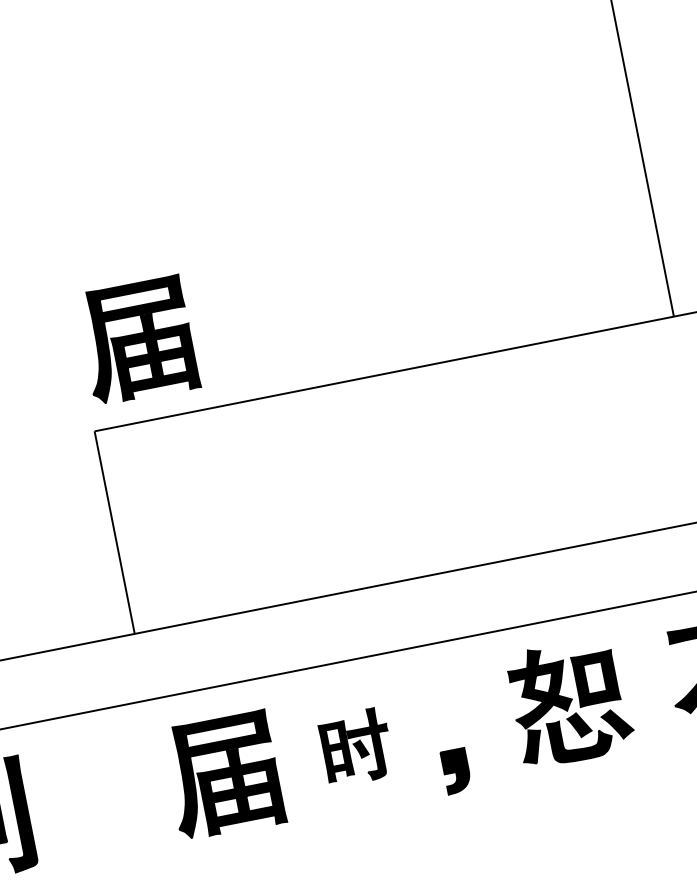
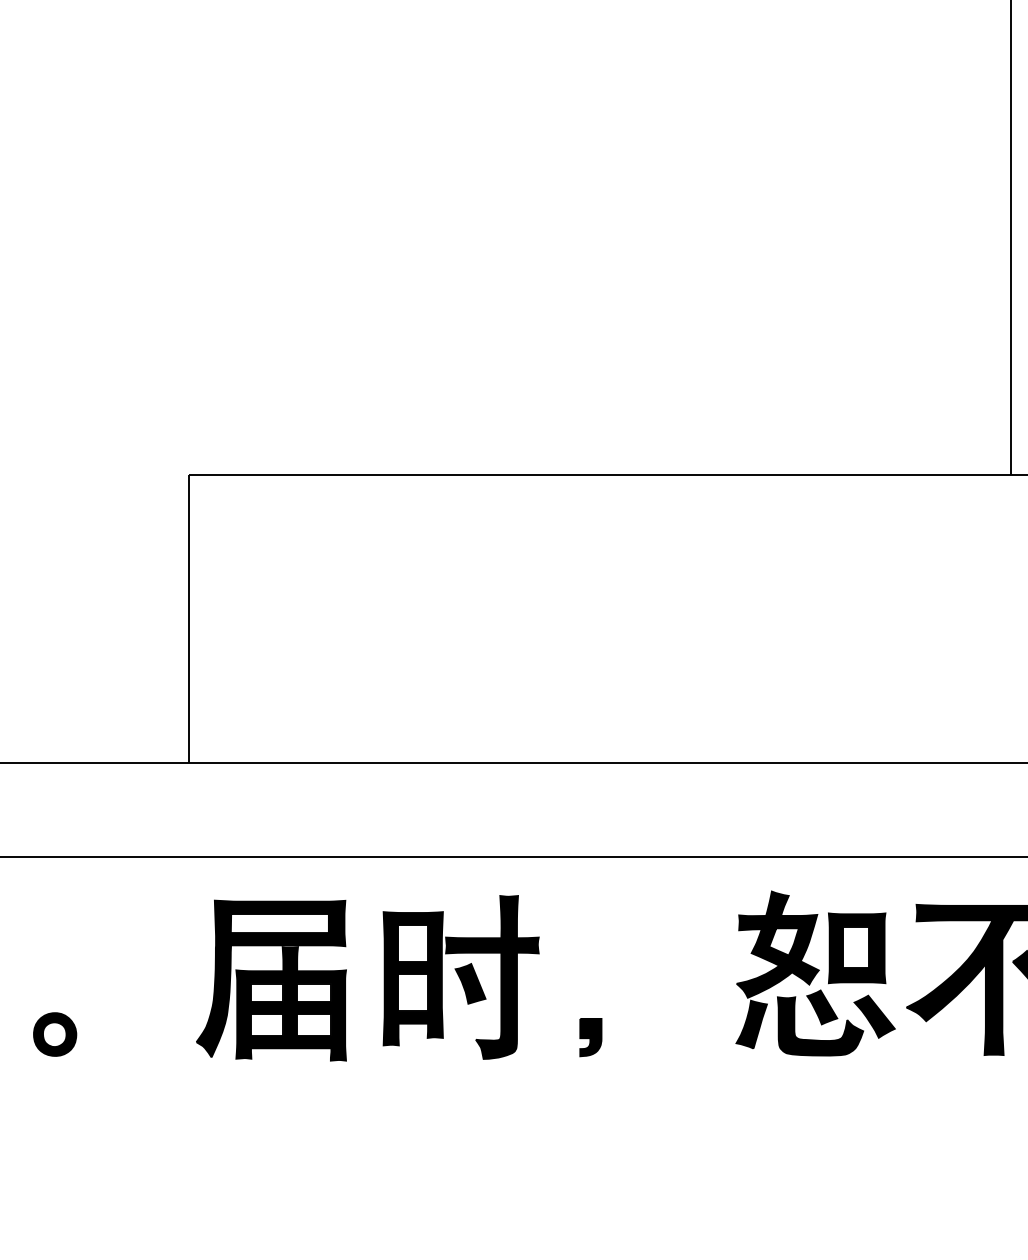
part: (137, 340) -> (271, 363), removed
part: (570, 702) -> (815, 973), moved
part: (356, 747) -> (460, 977), size x1.67
part: (456, 771) -> (590, 1037), size x0.62
part: (78, 844) -> (55, 1034), added

